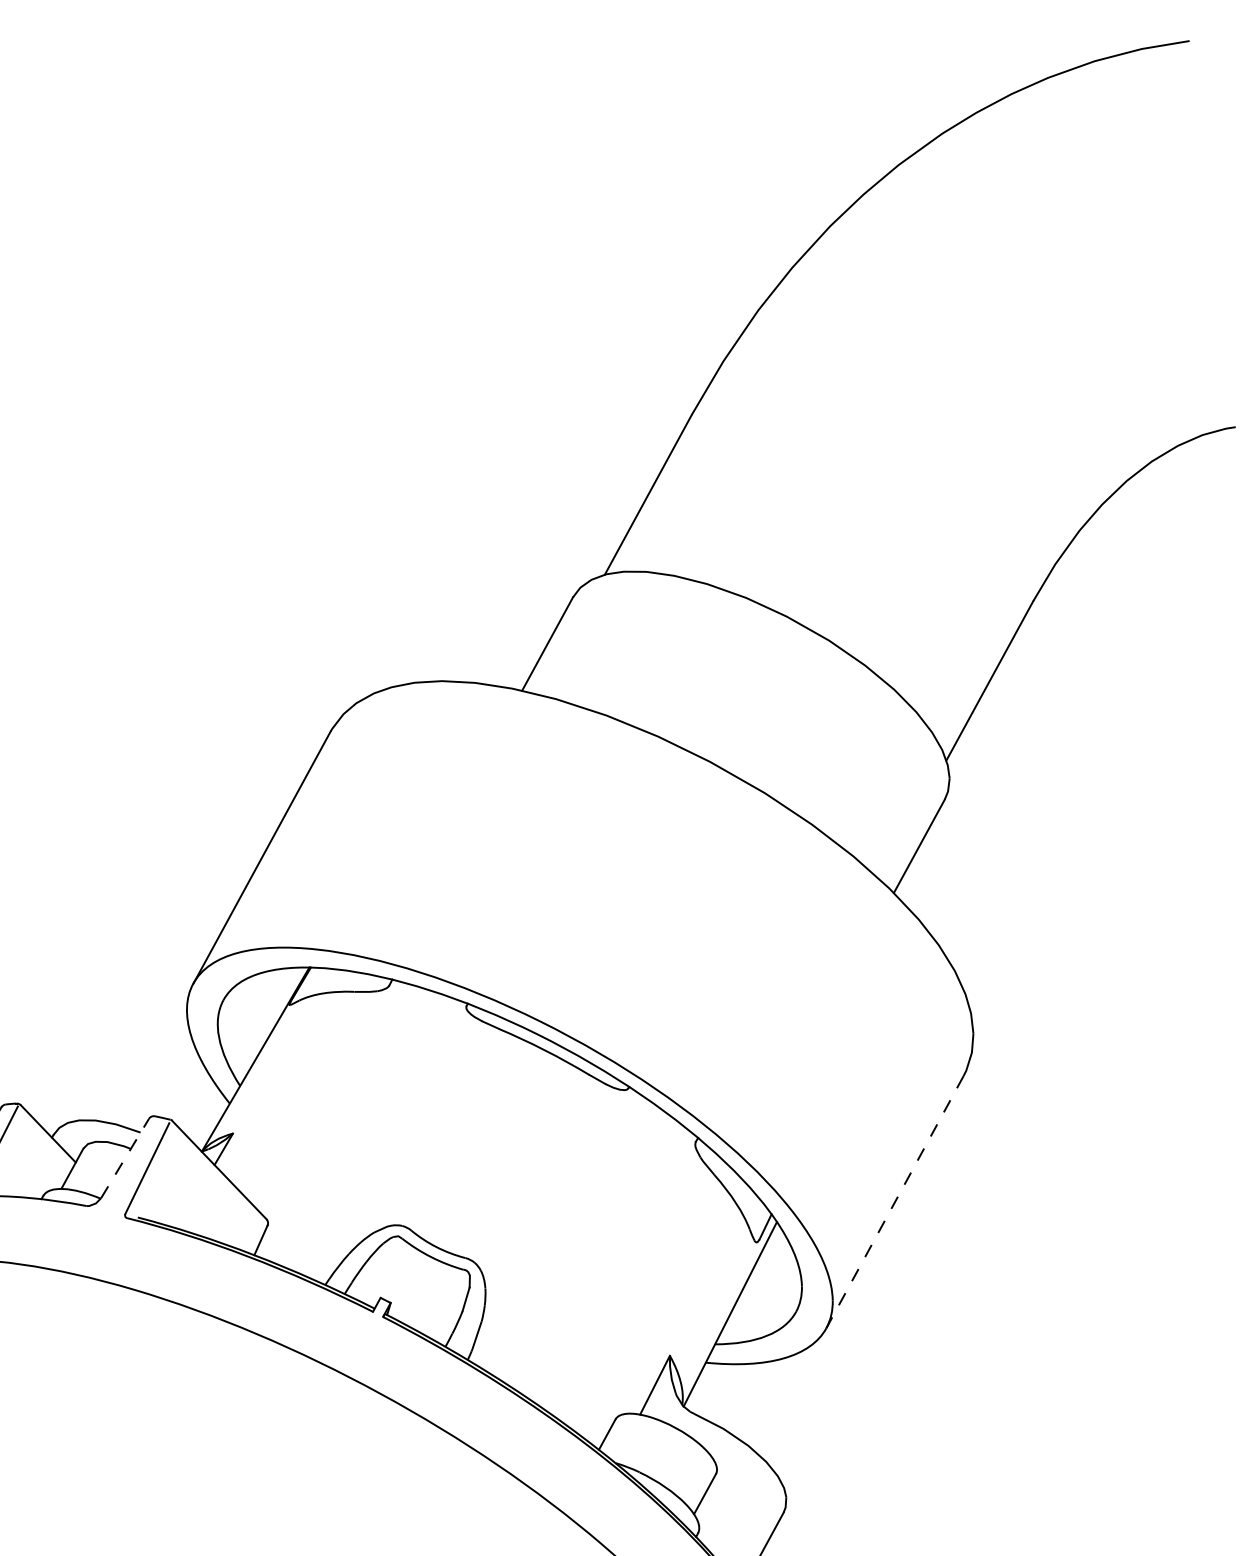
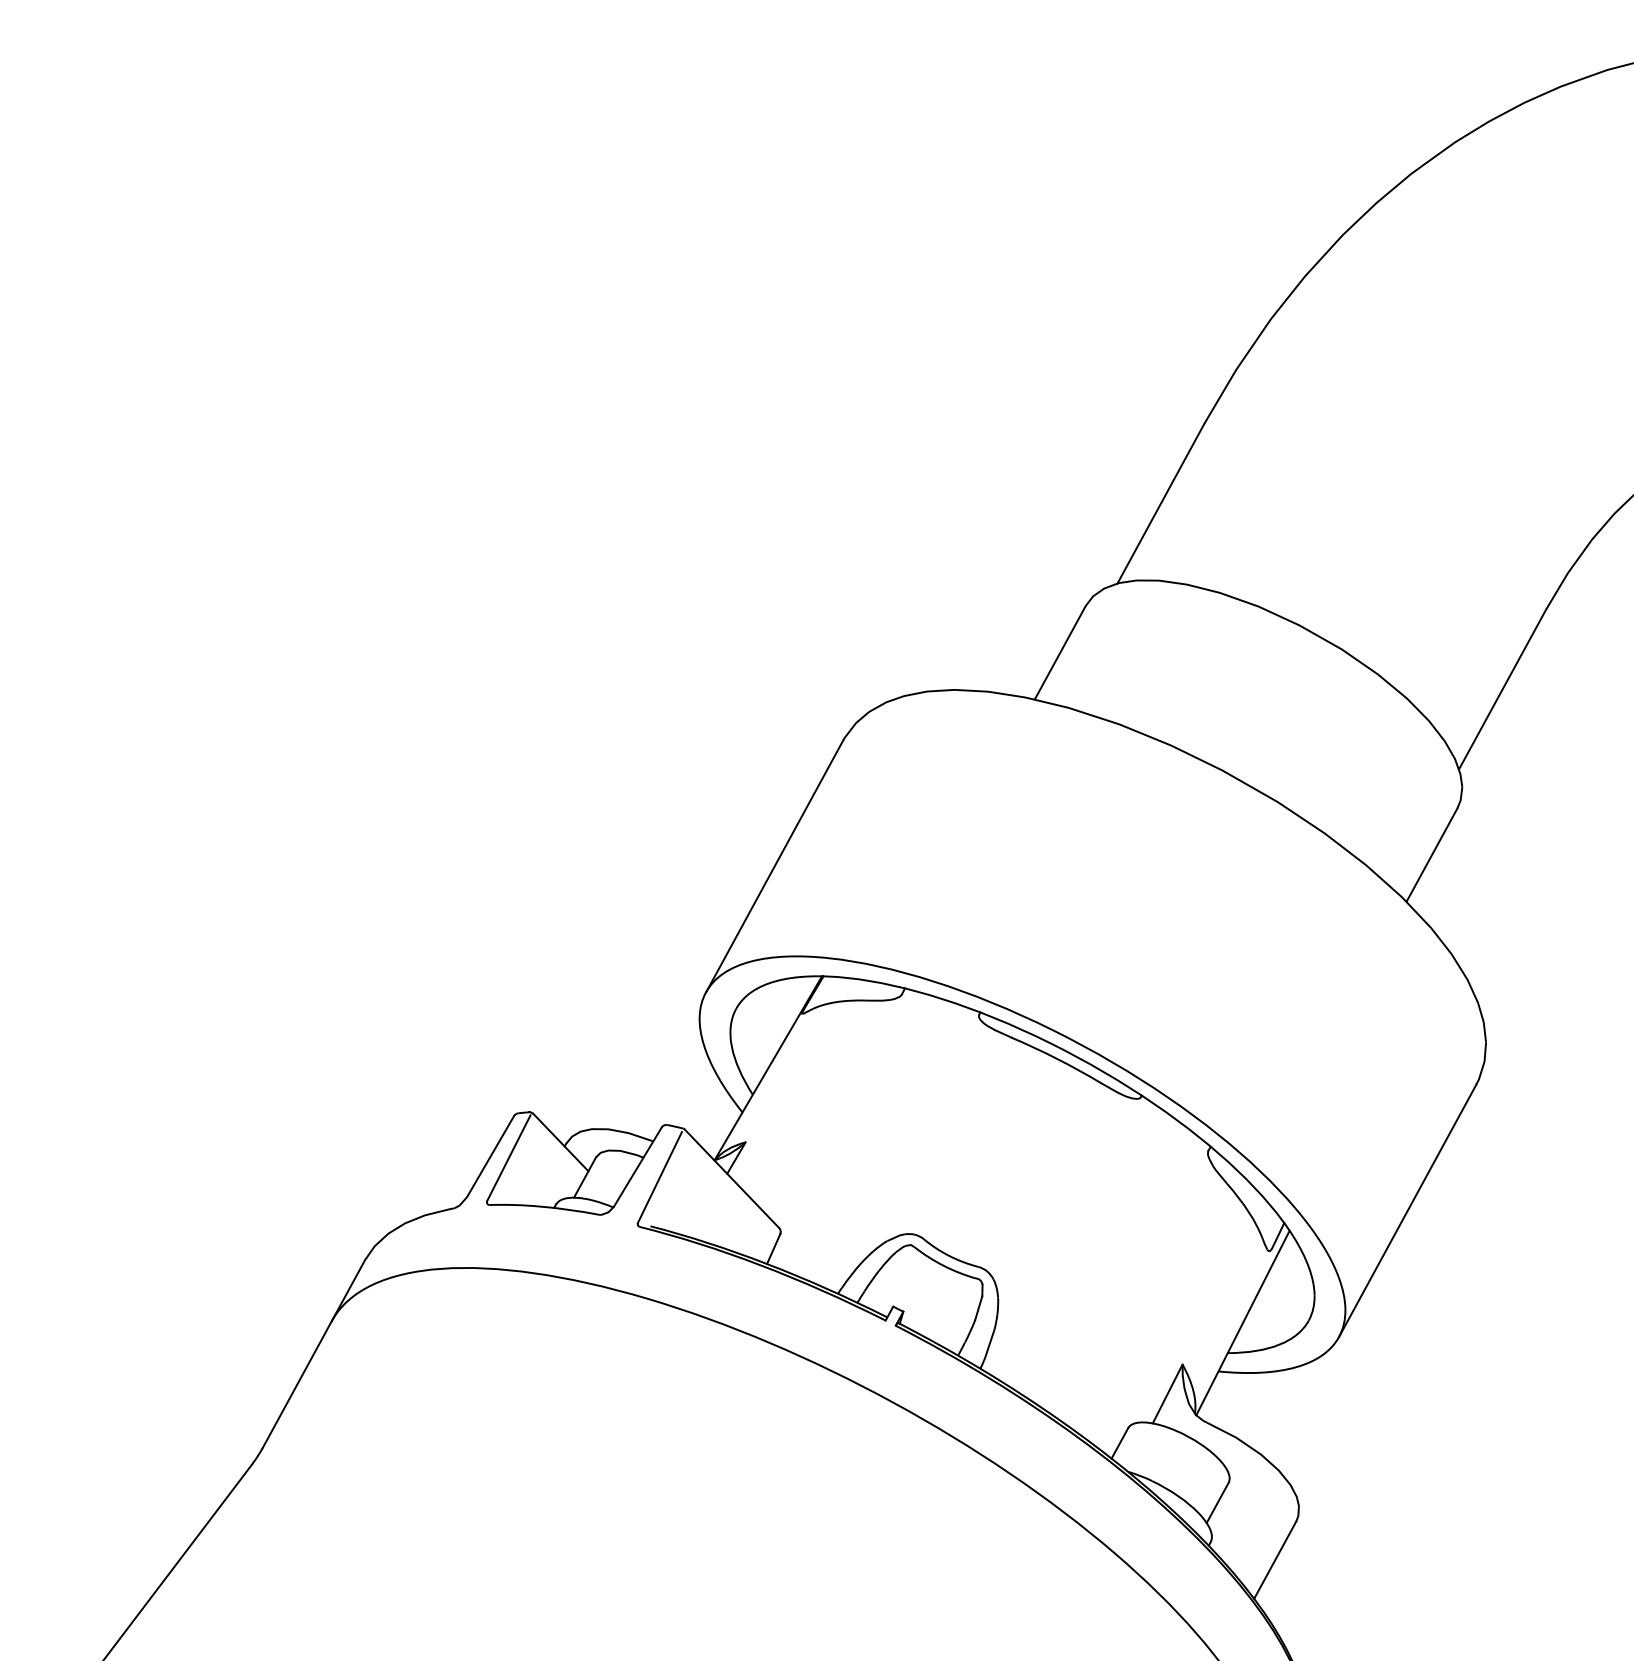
line: (125, 1157) -> (638, 1166), dashed -> solid
line: (894, 1202) -> (1407, 1211), dashed -> solid

